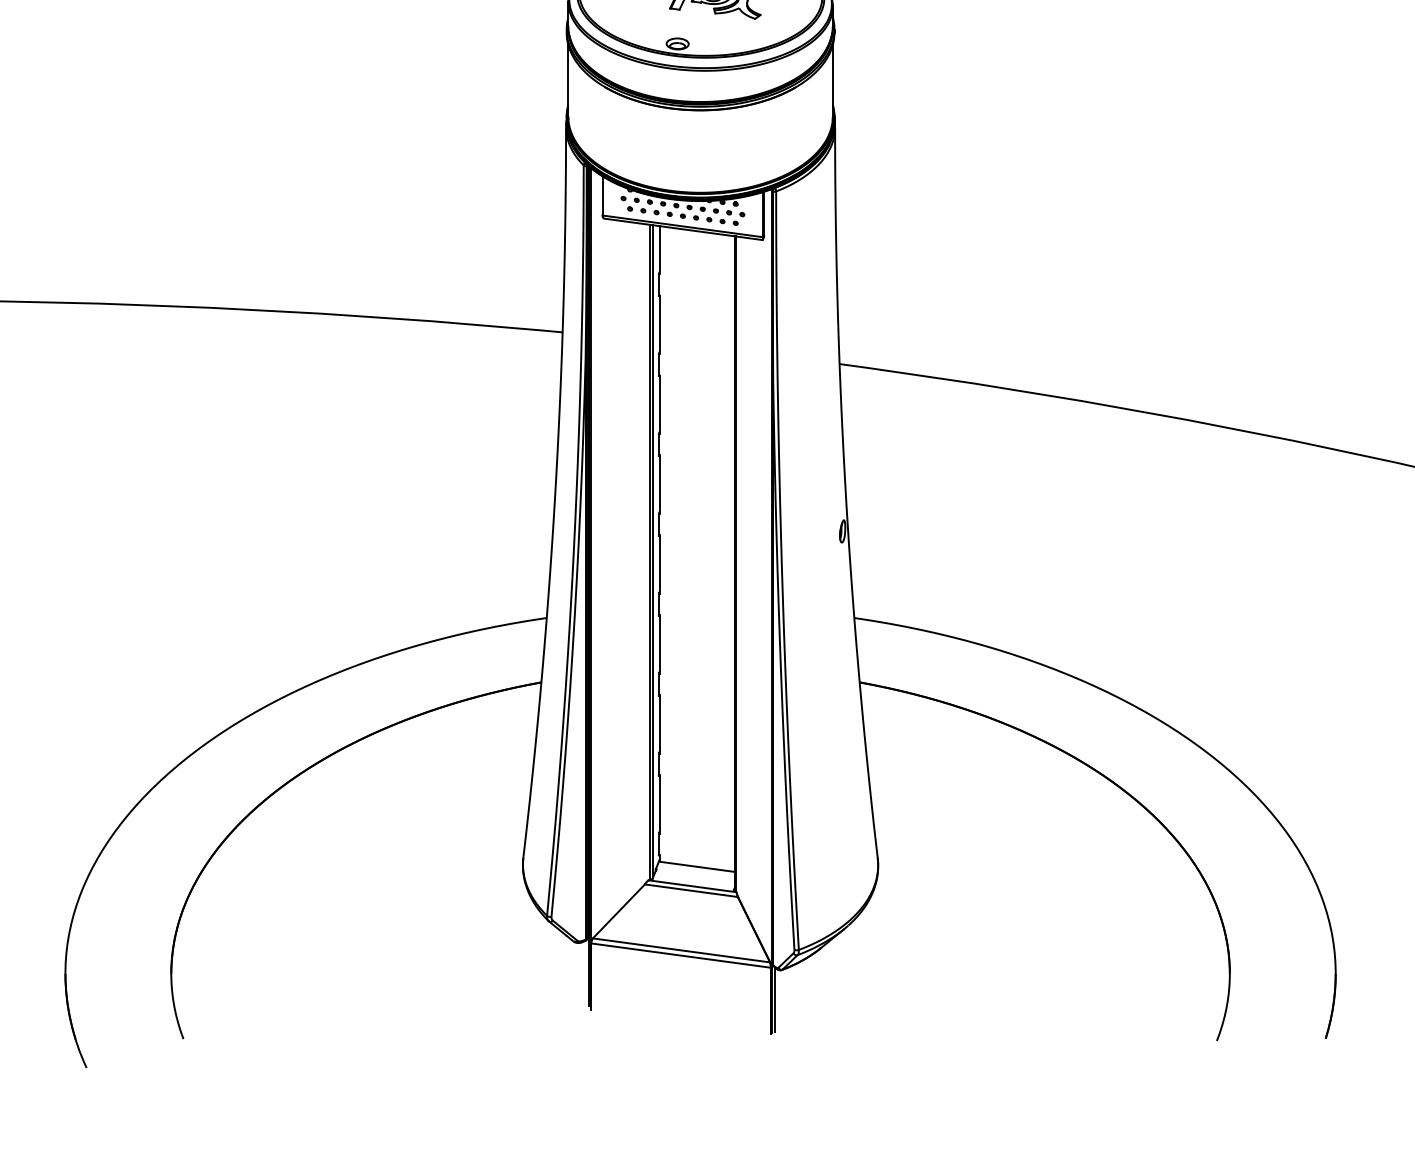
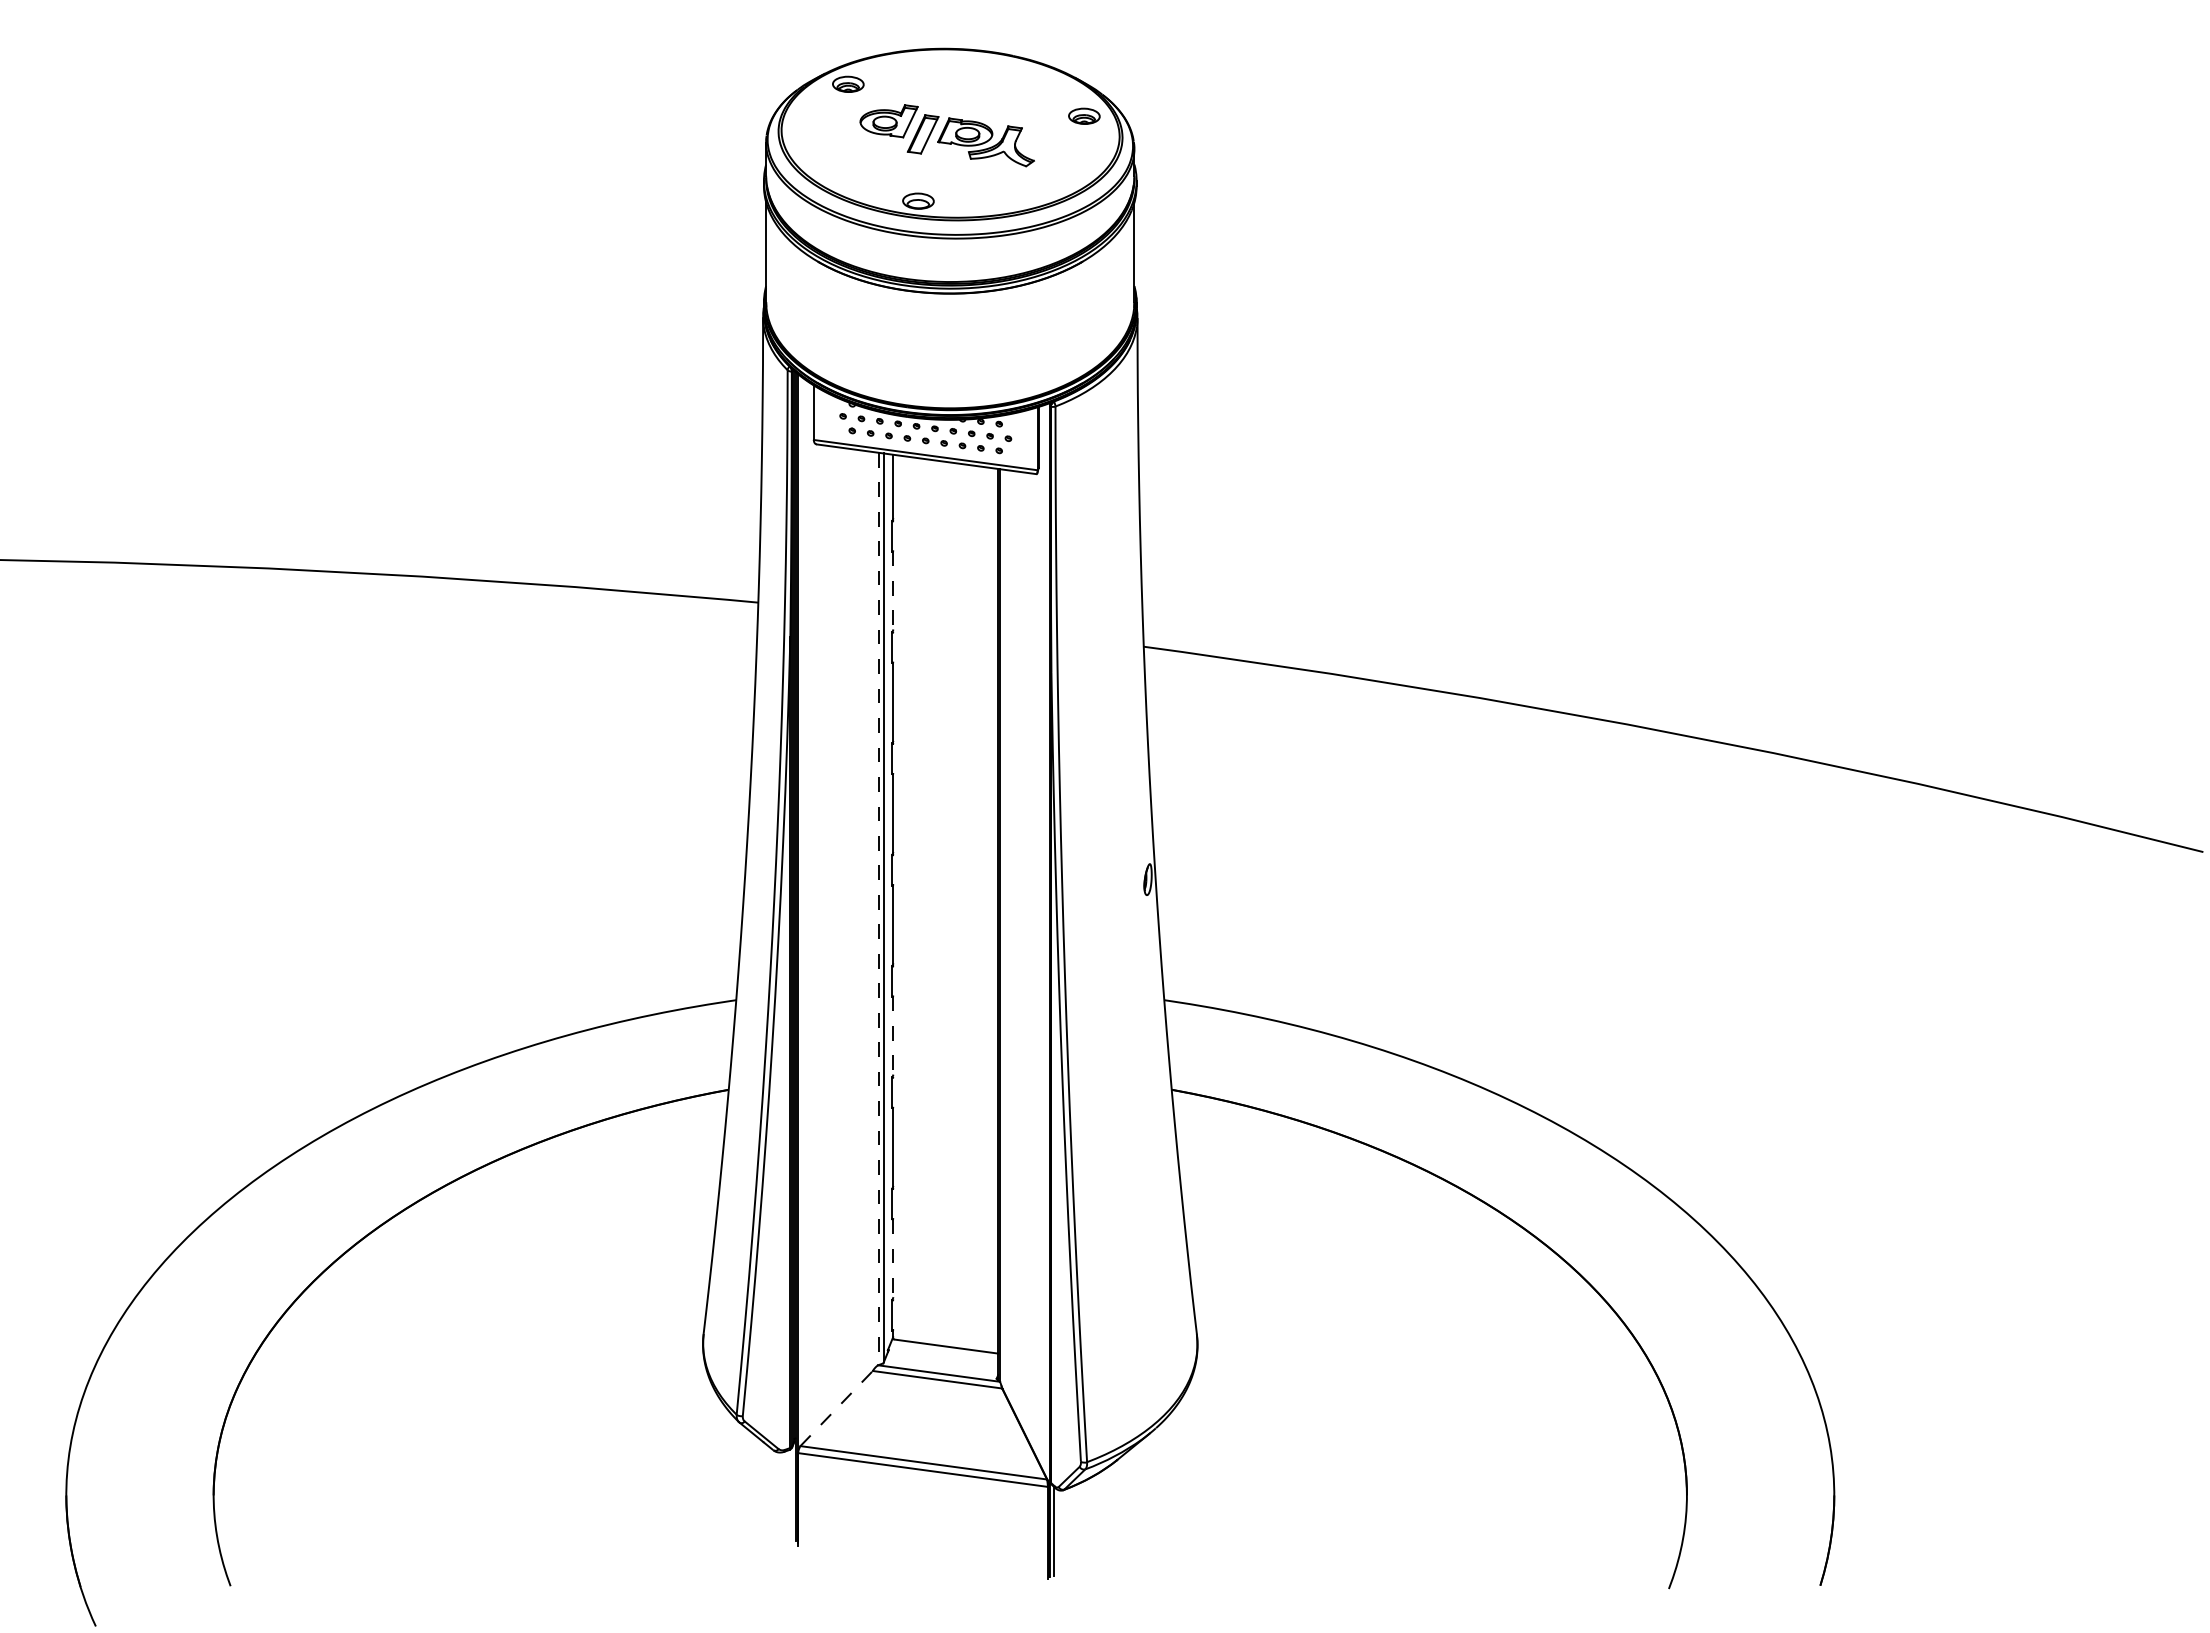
line: (659, 324) -> (893, 591), solid -> dashed
line: (649, 552) -> (879, 908), solid -> dashed
line: (659, 644) -> (893, 1037), solid -> dashed
line: (659, 804) -> (893, 1259), solid -> dashed
line: (618, 911) -> (836, 1408), solid -> dashed

